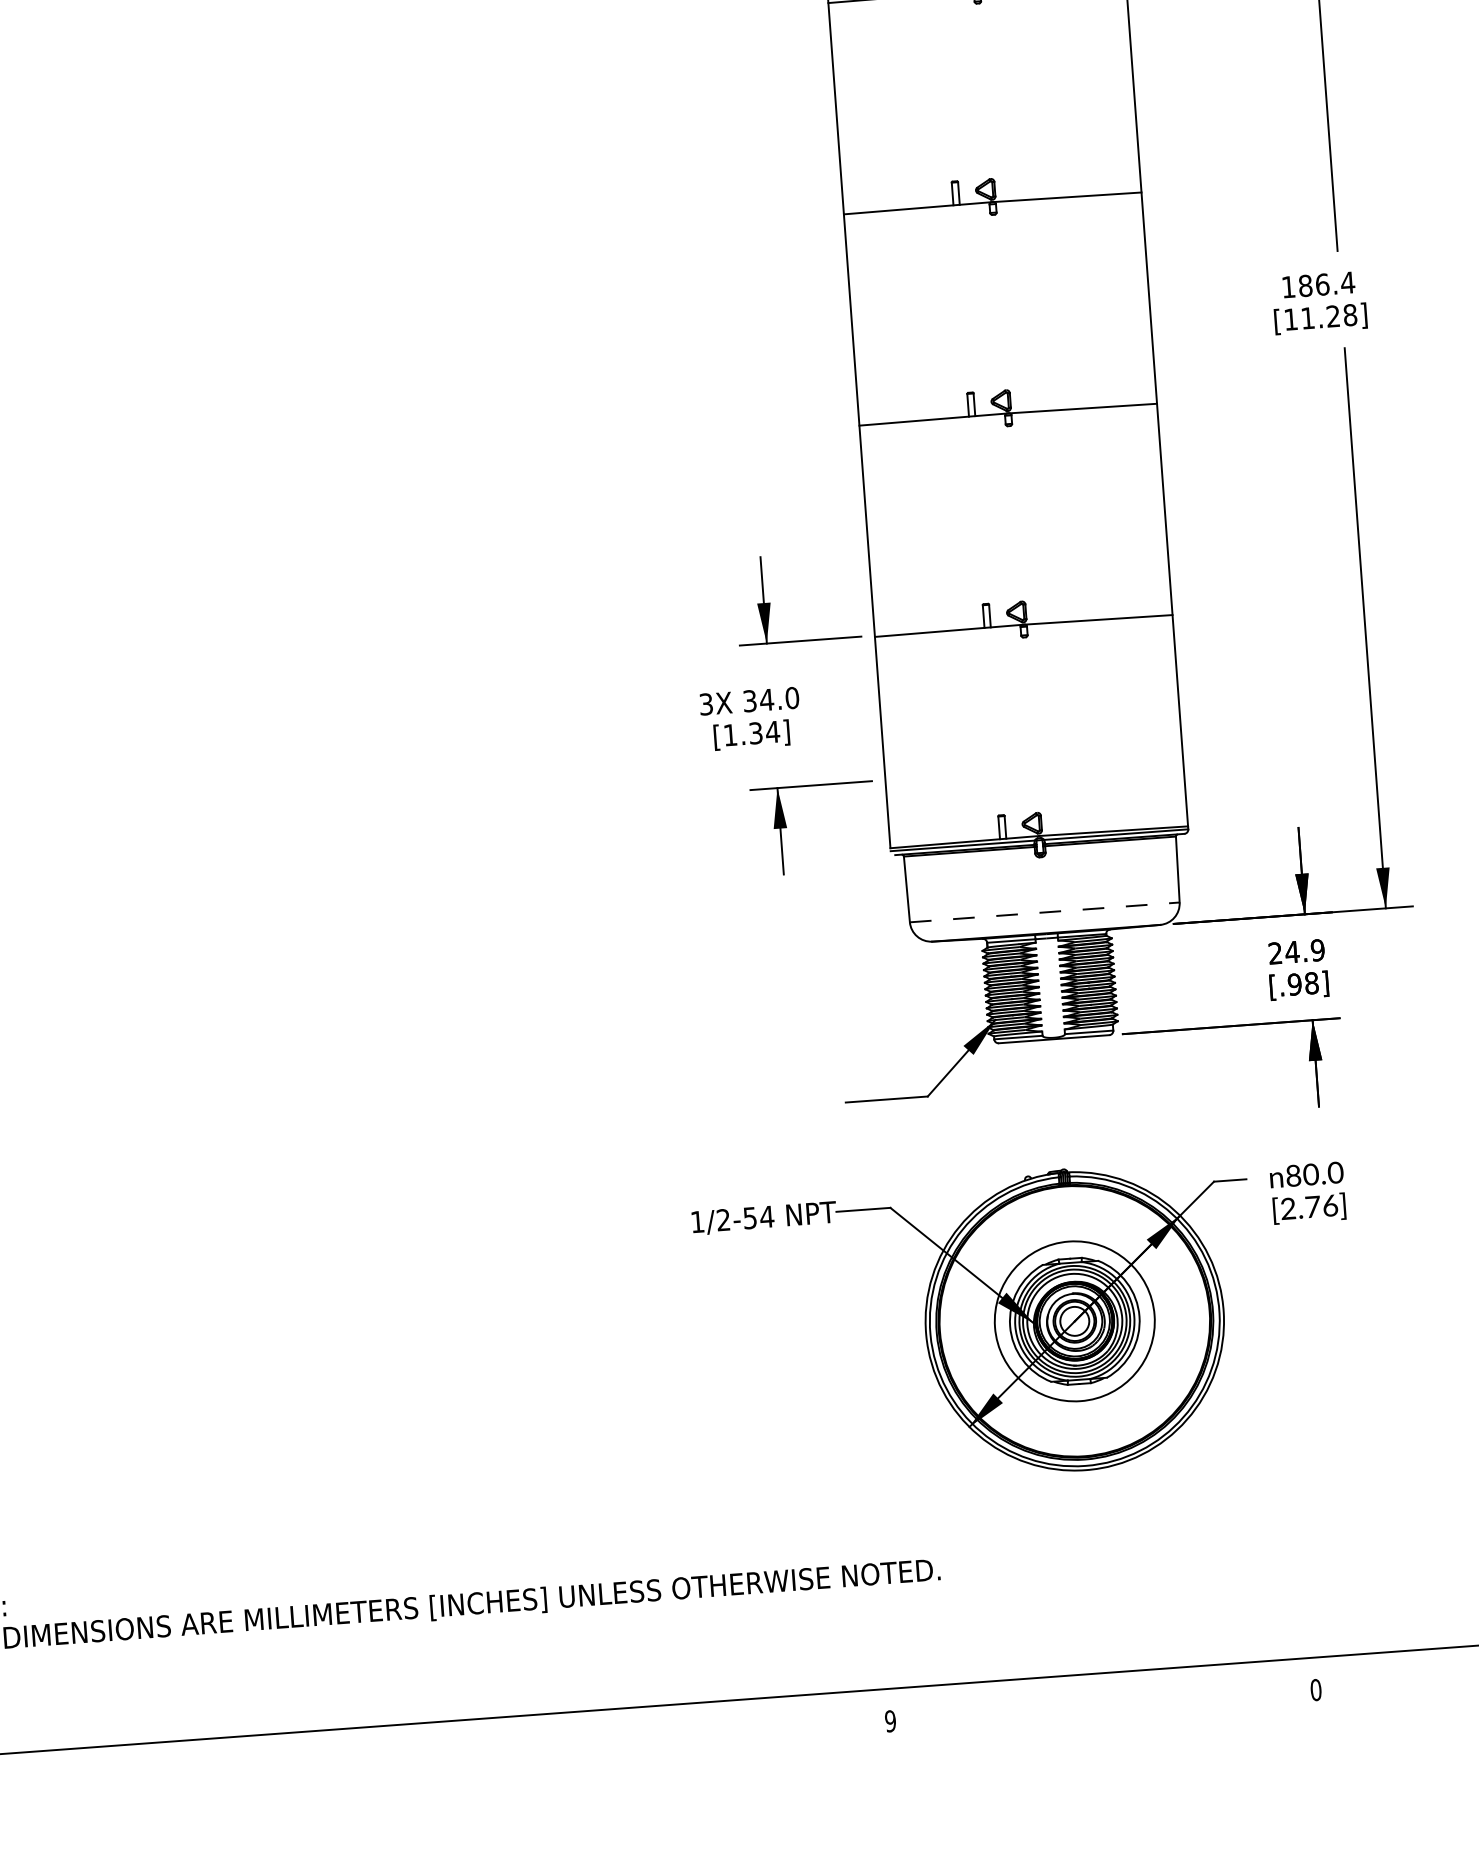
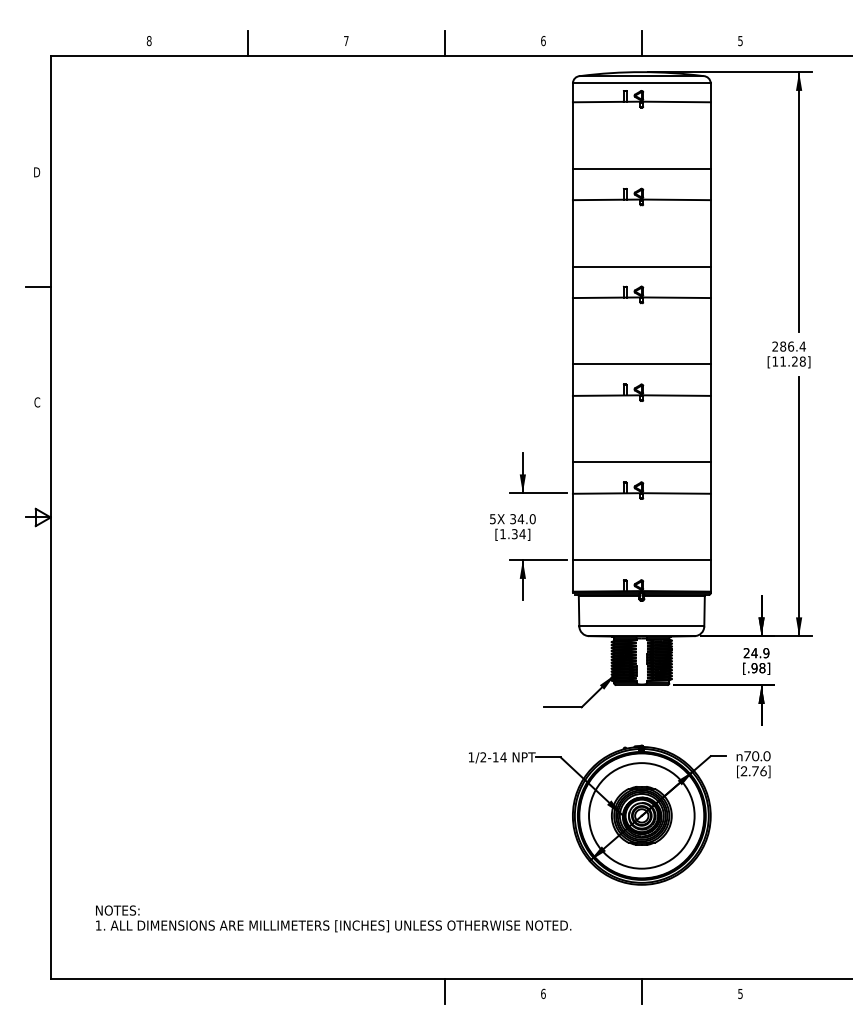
line: (987, 135) -> (641, 266), added
text: (1286, 287) -> (774, 346), 186.4 -> 286.4
line: (1002, 346) -> (641, 364), added
line: (1018, 558) -> (641, 462), added
text: (705, 703) -> (492, 518), 3X -> 5X
line: (1033, 770) -> (641, 560), added
line: (1046, 912) -> (642, 626), dashed -> solid
text: (1293, 1176) -> (747, 756), 80.0 -> 70.0
text: (749, 1218) -> (495, 757), 1/2-54 -> 1/2-14
circle: (1074, 1320) -> (641, 815), size x1.43
text: (1315, 1689) -> (740, 993), 0 -> 5
line: (1101, 1698) -> (641, 990), added
text: (890, 1720) -> (543, 993), 9 -> 6
line: (676, 1729) -> (444, 990), added

